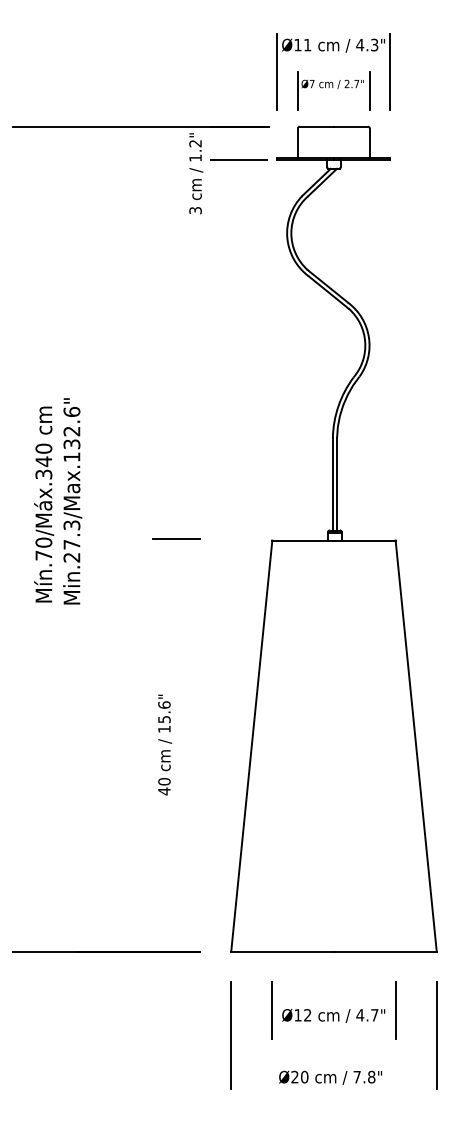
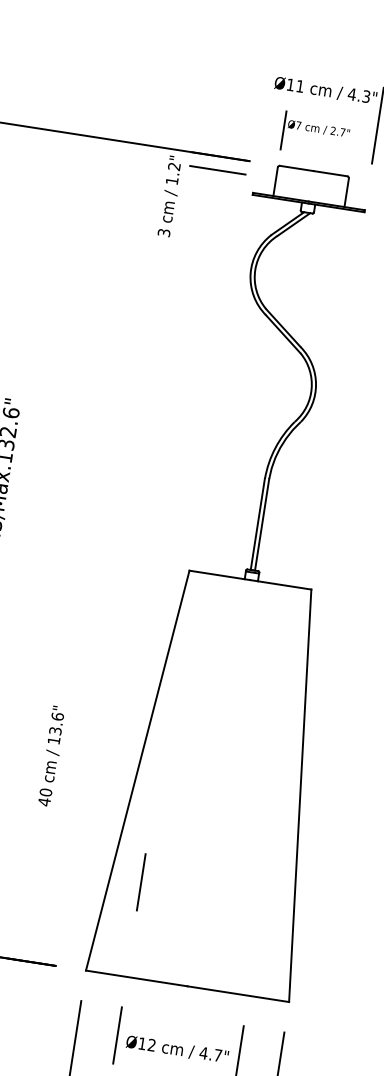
line: (277, 71) -> (266, 107), removed
line: (369, 90) -> (354, 140), removed
line: (238, 159) -> (217, 170), moved
line: (176, 539) -> (94, 554), removed
text: (163, 719) -> (54, 730), 15.6" -> 13.6"
line: (271, 855) -> (140, 881), added

